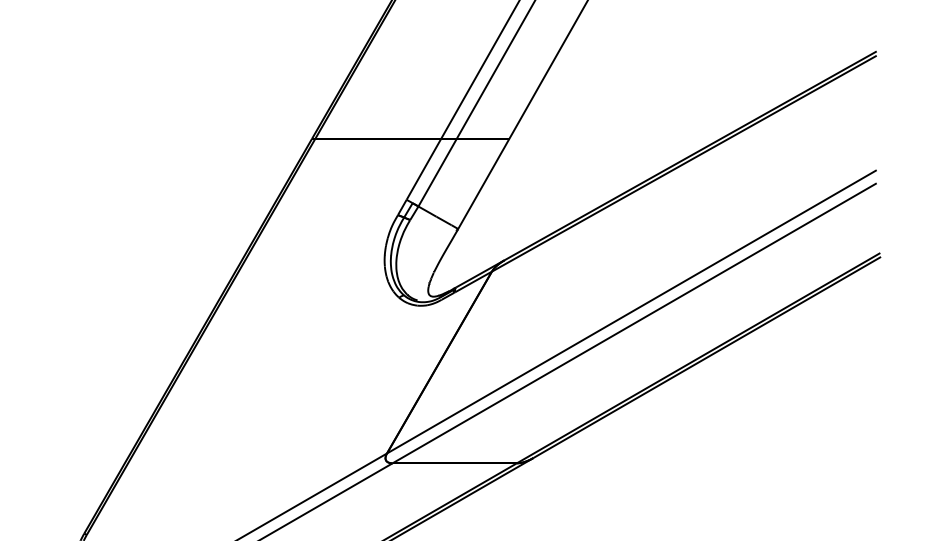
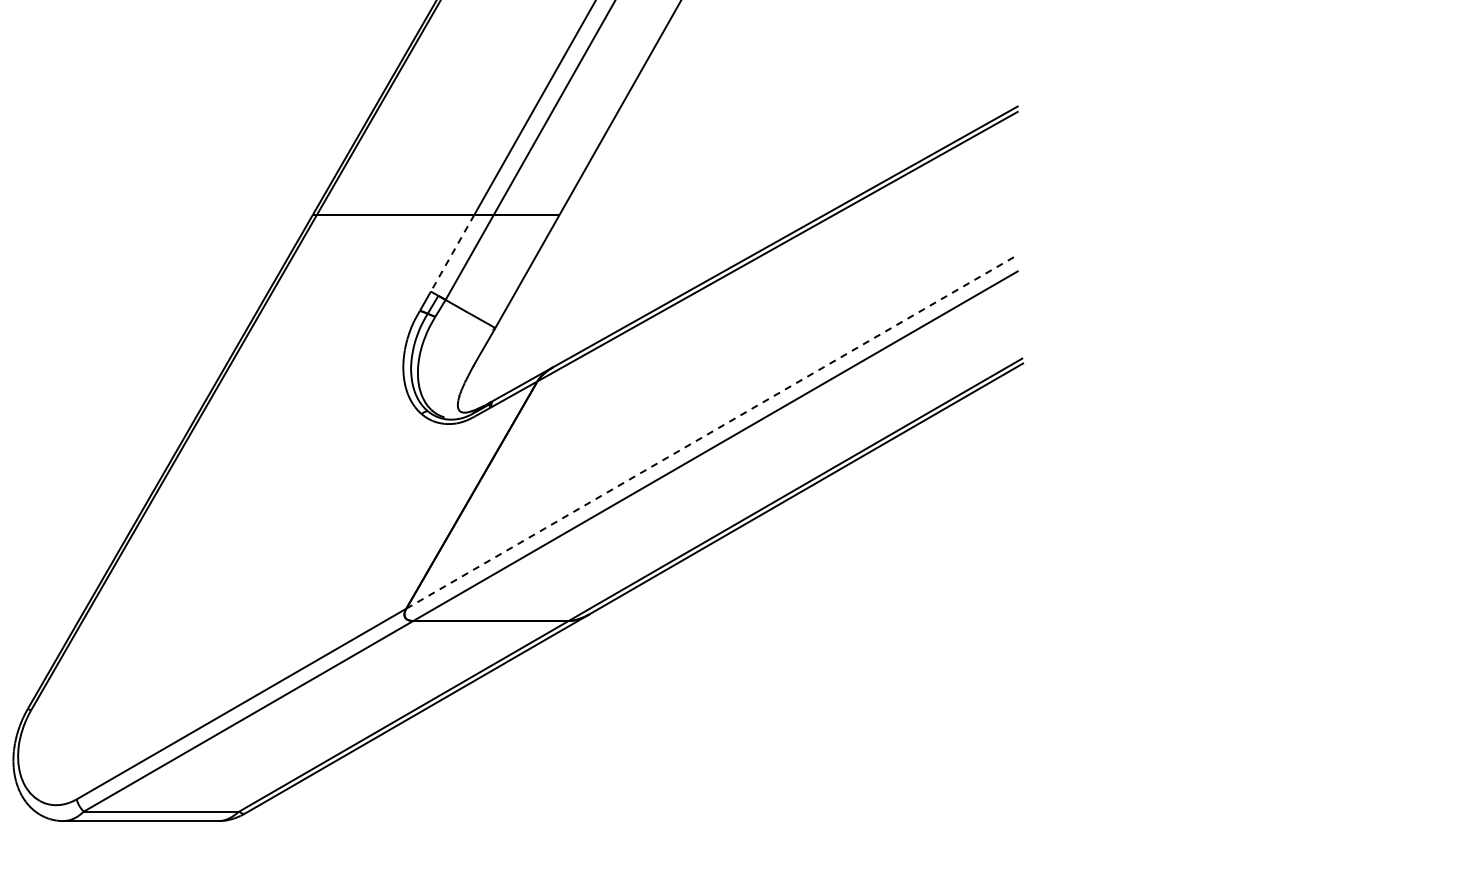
line: (423, 169) -> (452, 253), solid -> dashed
line: (631, 311) -> (712, 431), solid -> dashed

